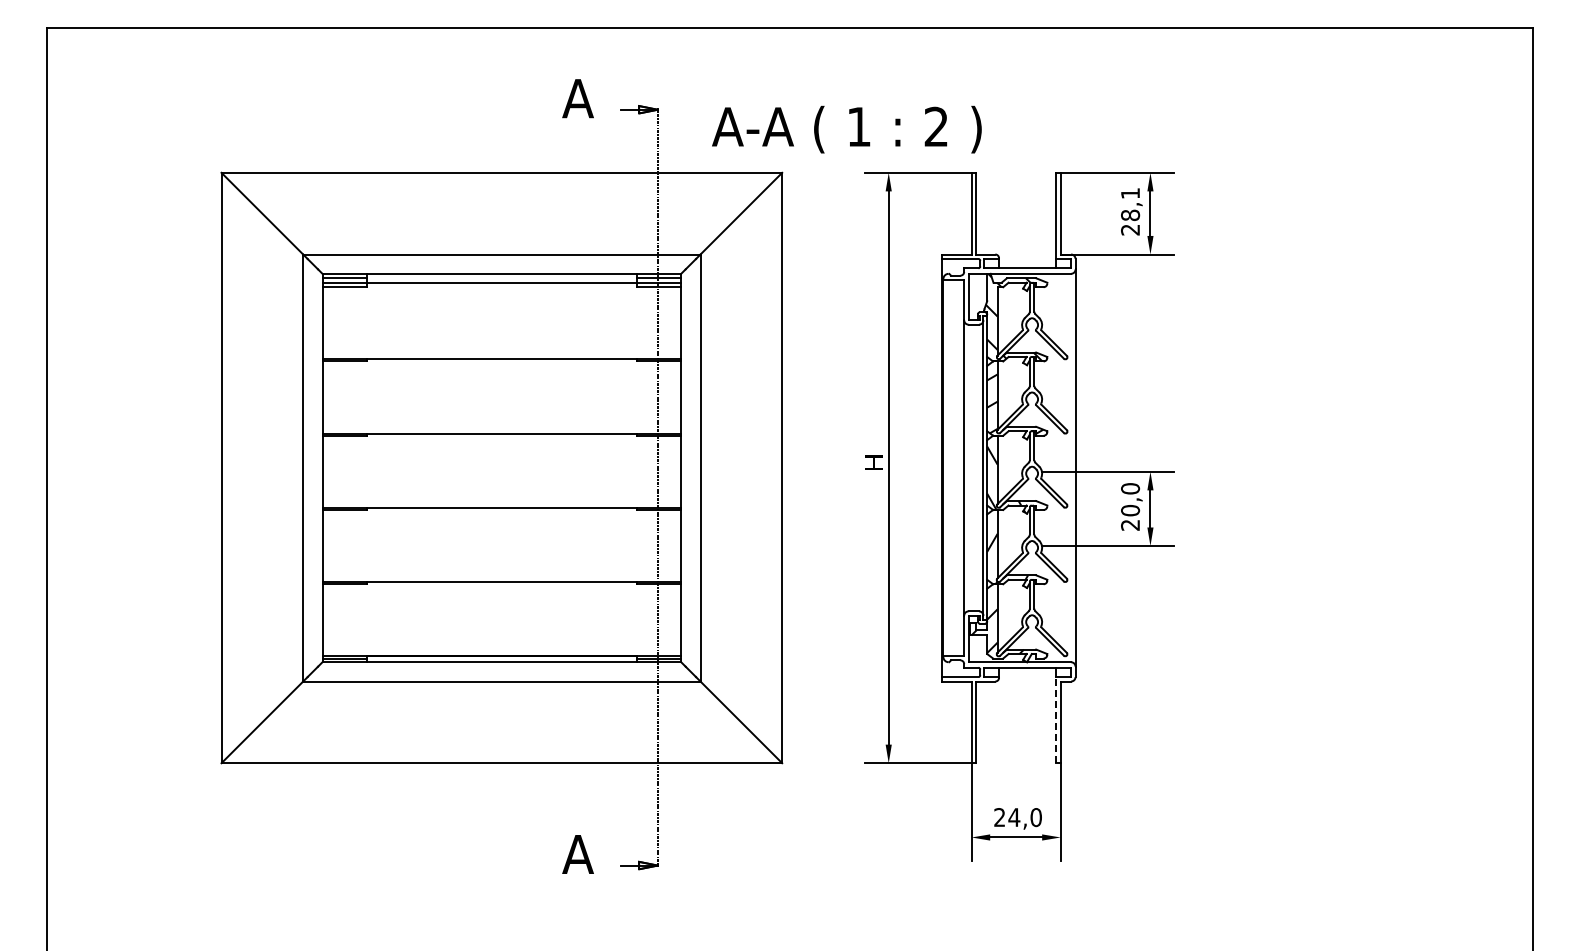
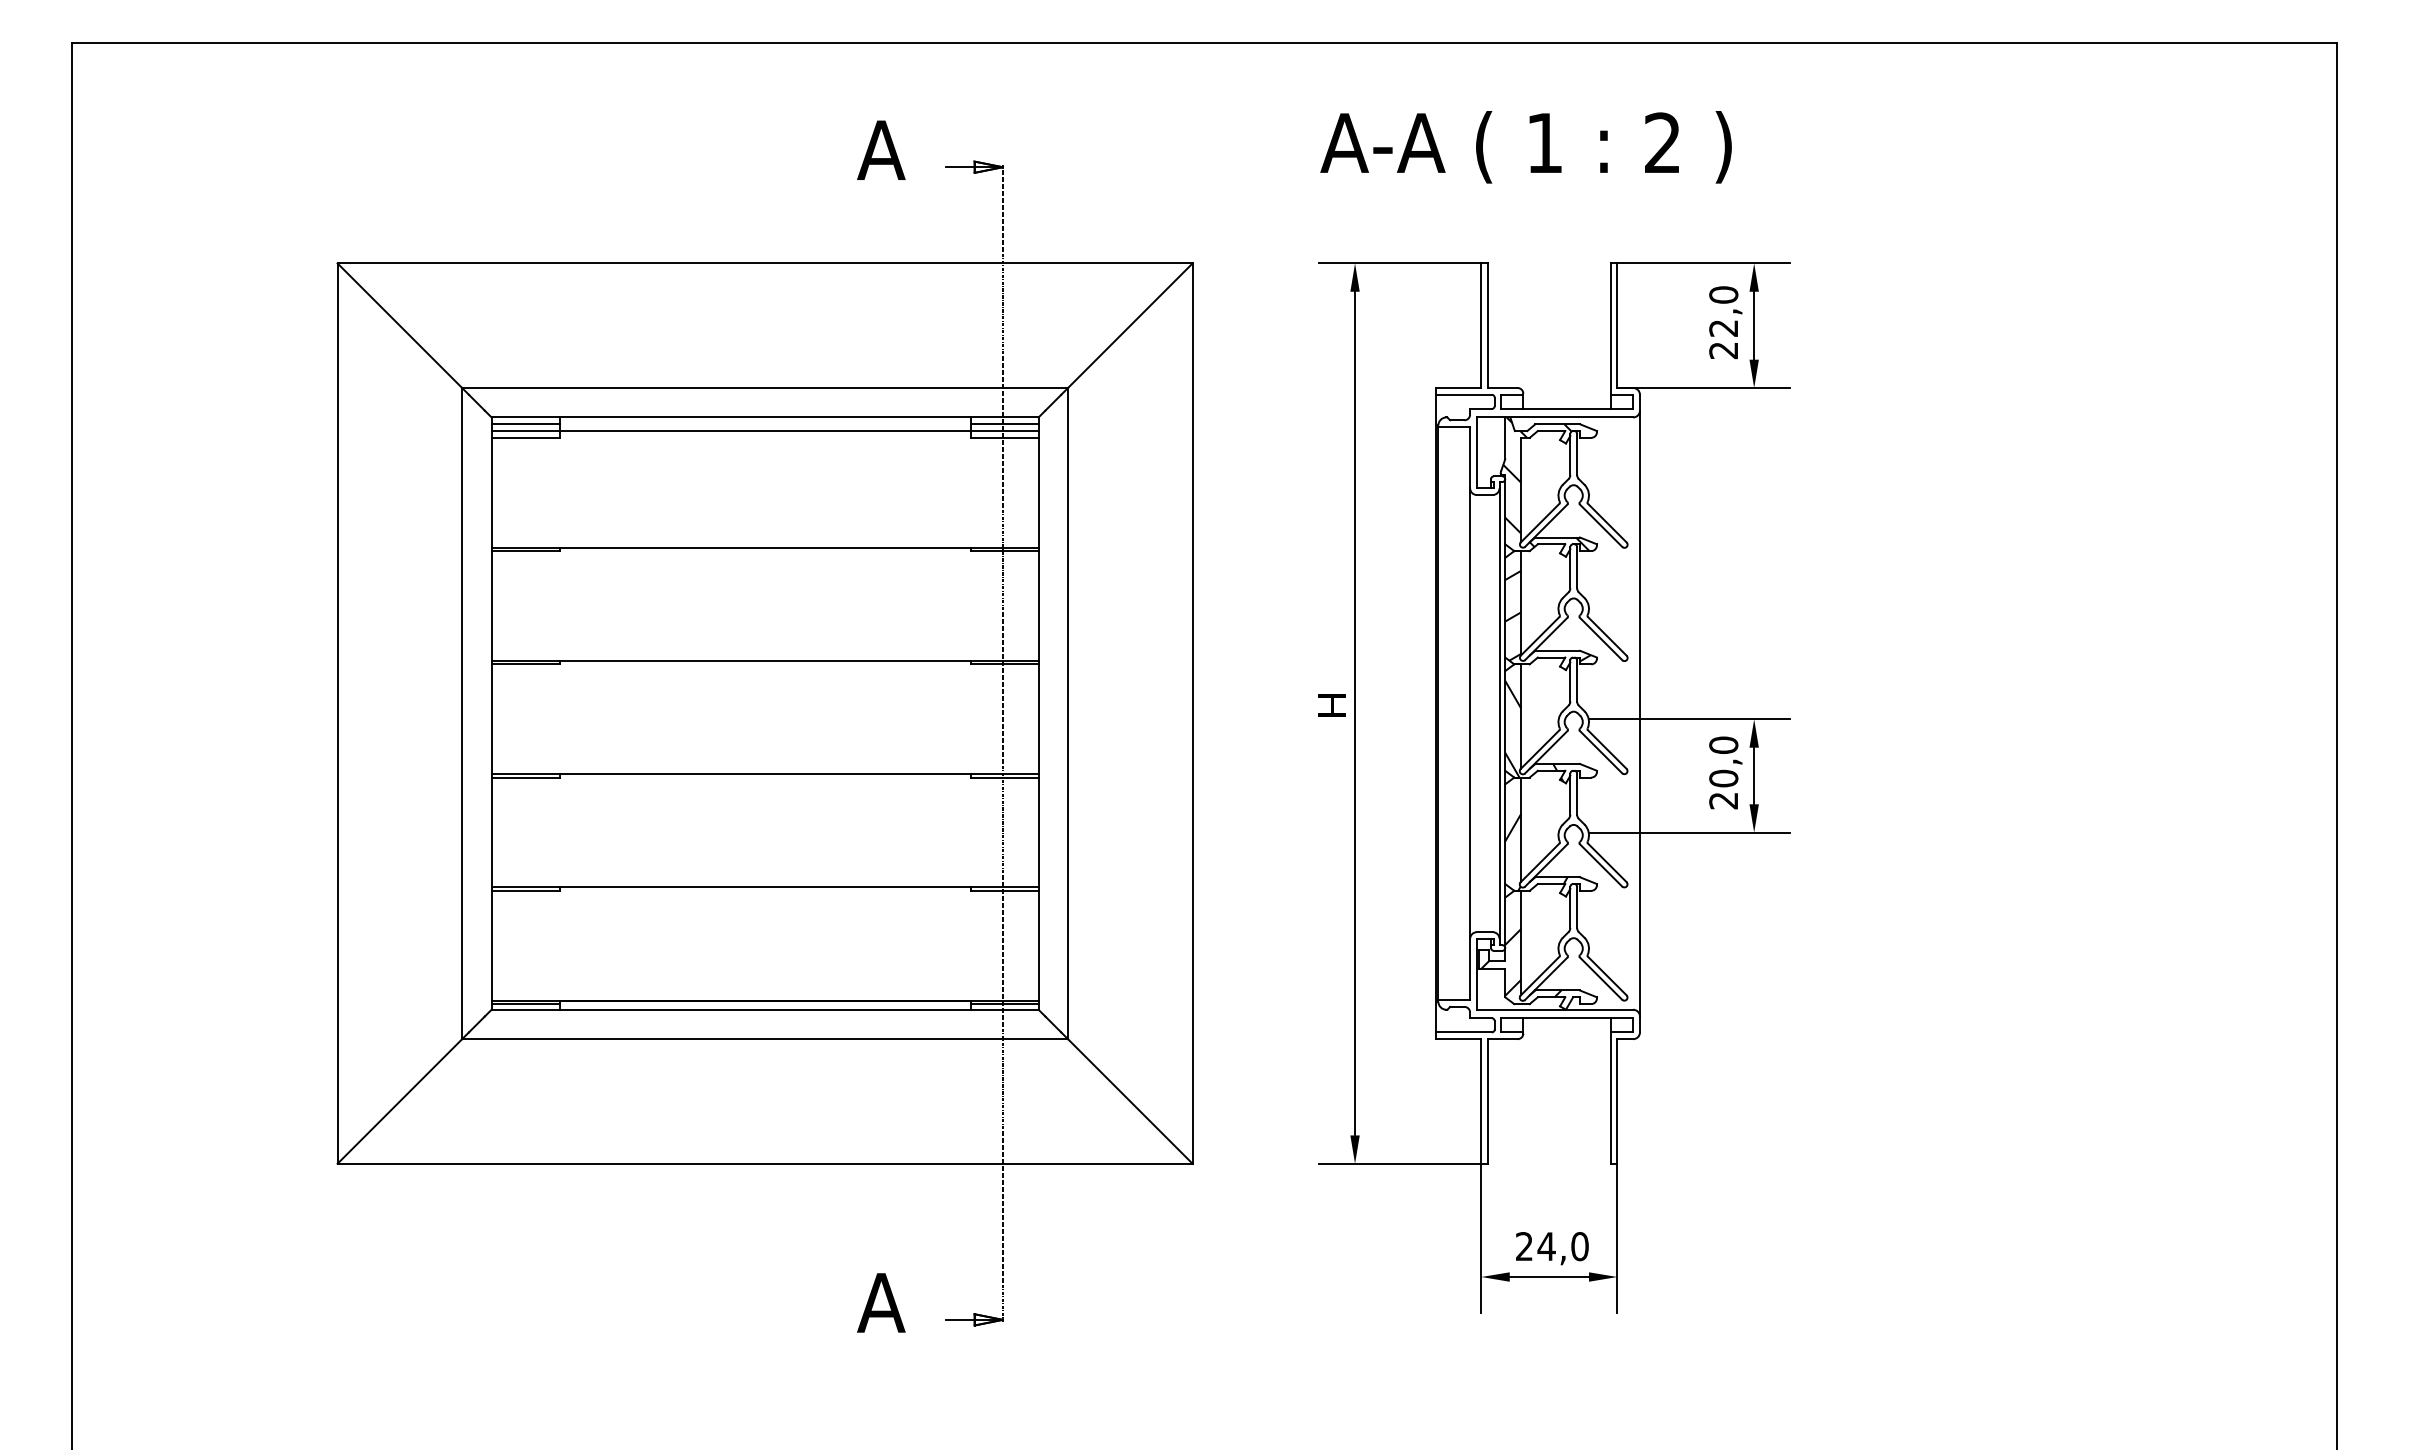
text: (846, 129) -> (1525, 147), moved
text: (1130, 204) -> (1723, 311), 28,1 -> 22,0
line: (1056, 719) -> (1610, 1097), dashed -> solid

